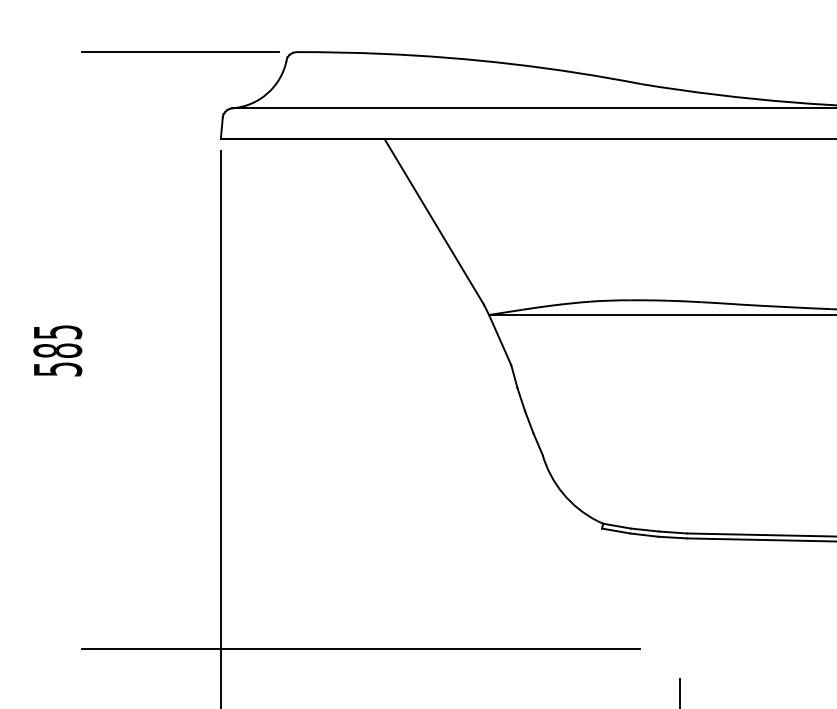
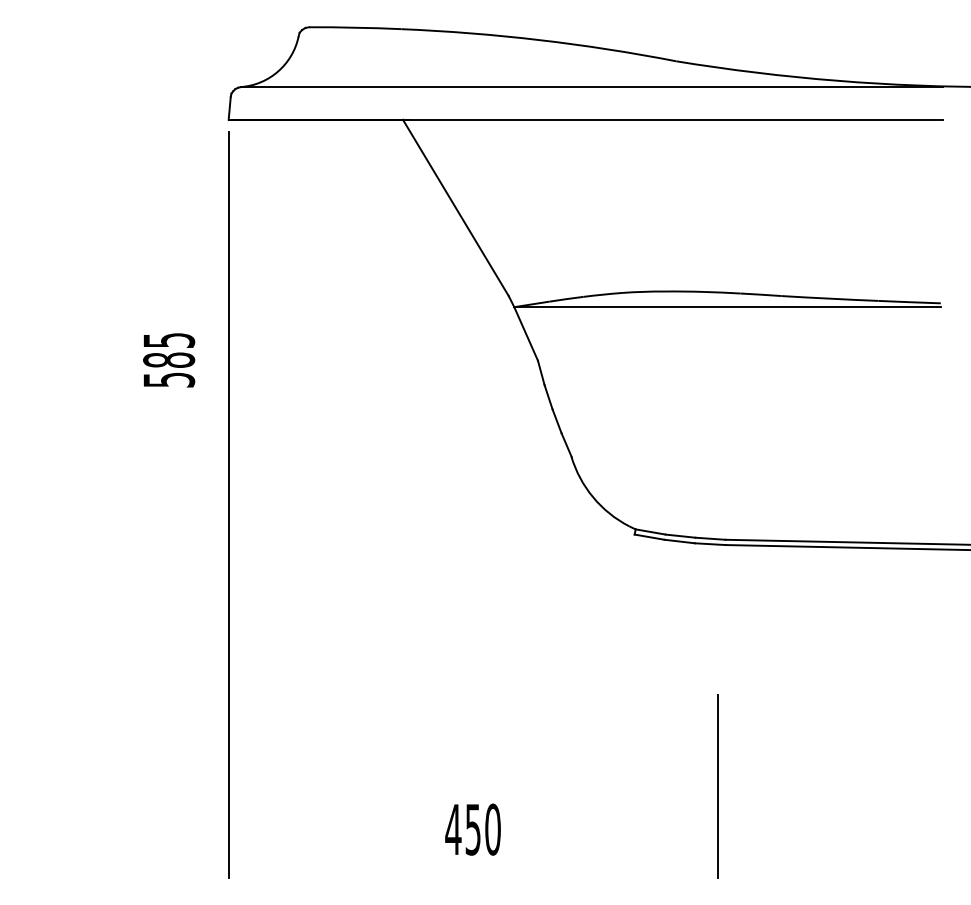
line: (180, 52) -> (185, 27), removed
text: (58, 351) -> (169, 360), moved
line: (360, 649) -> (377, 663), removed

